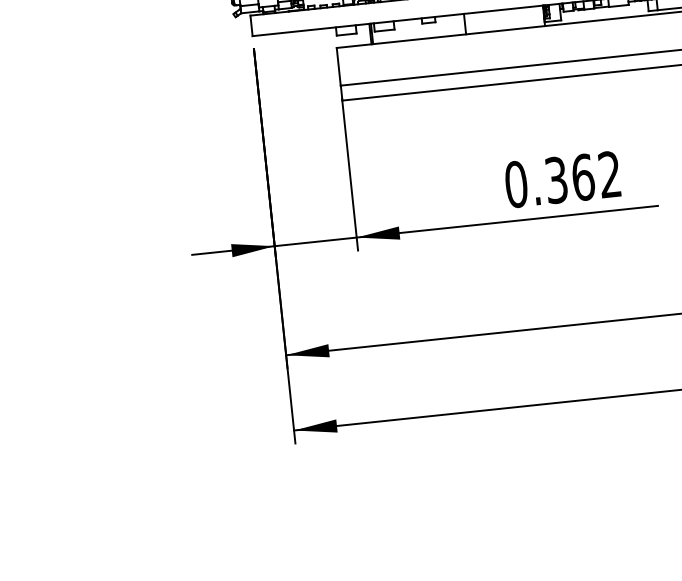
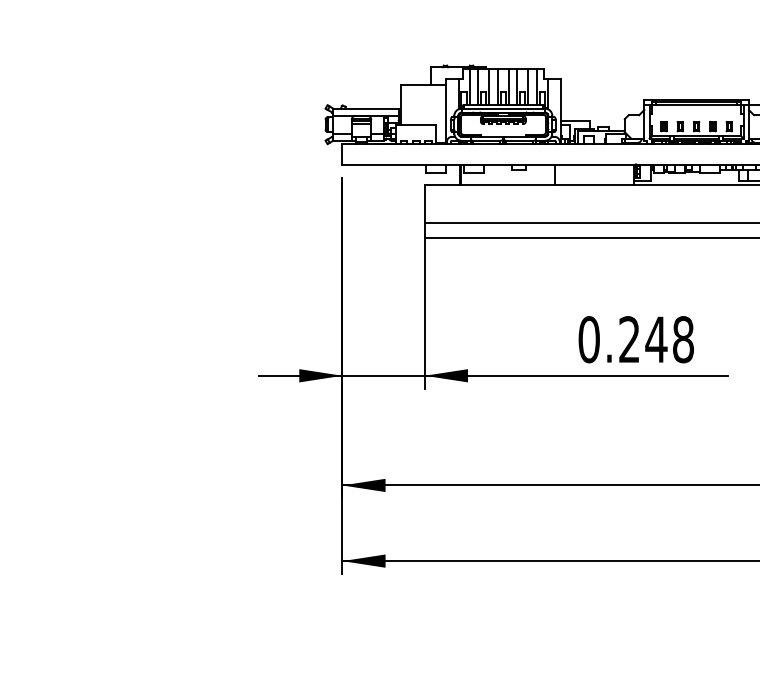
text: (583, 177) -> (656, 339), 0.362 -> 0.248

